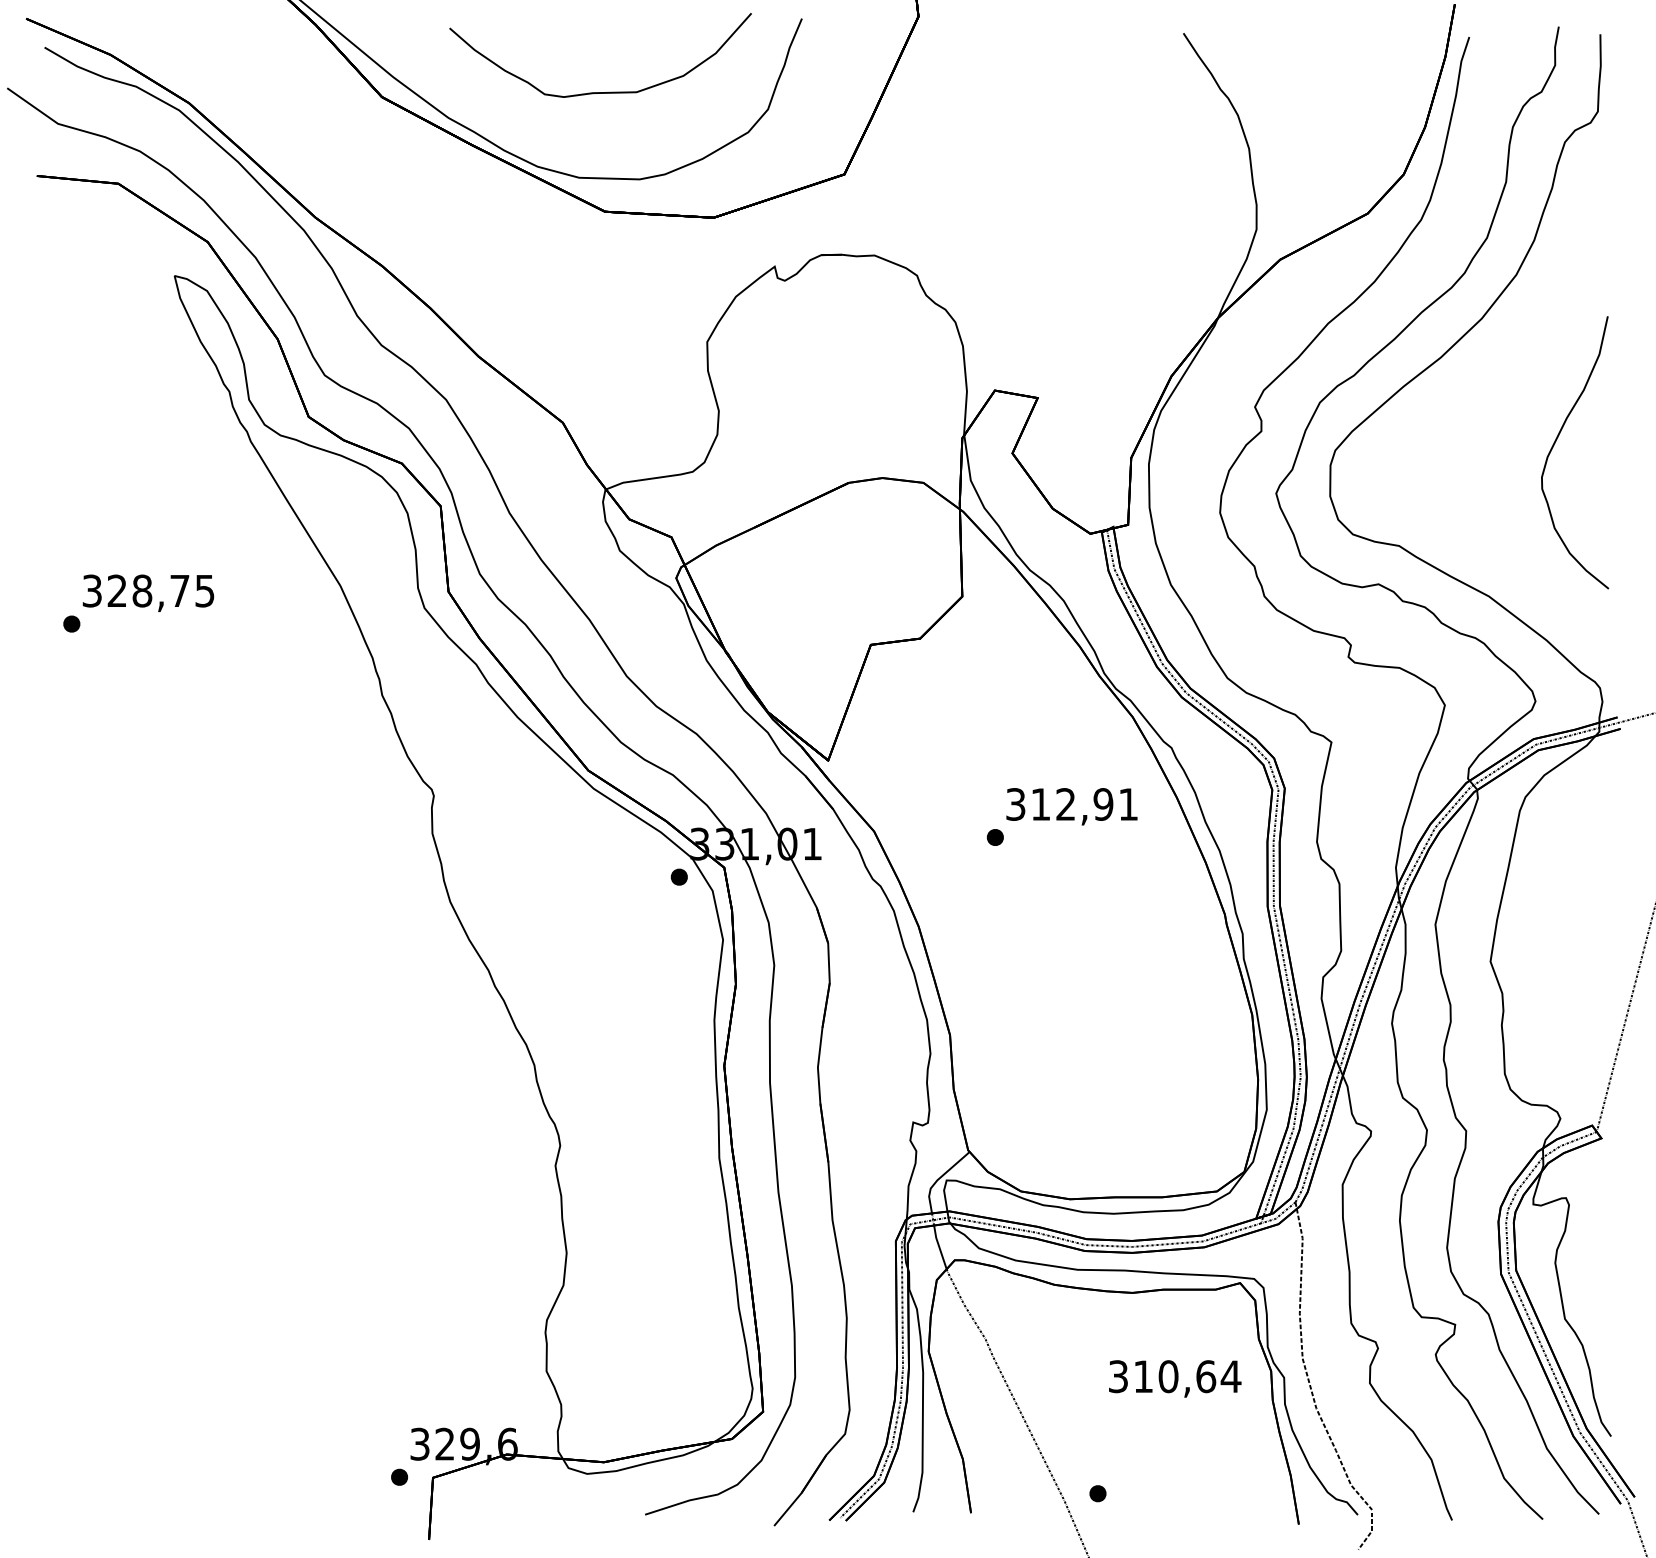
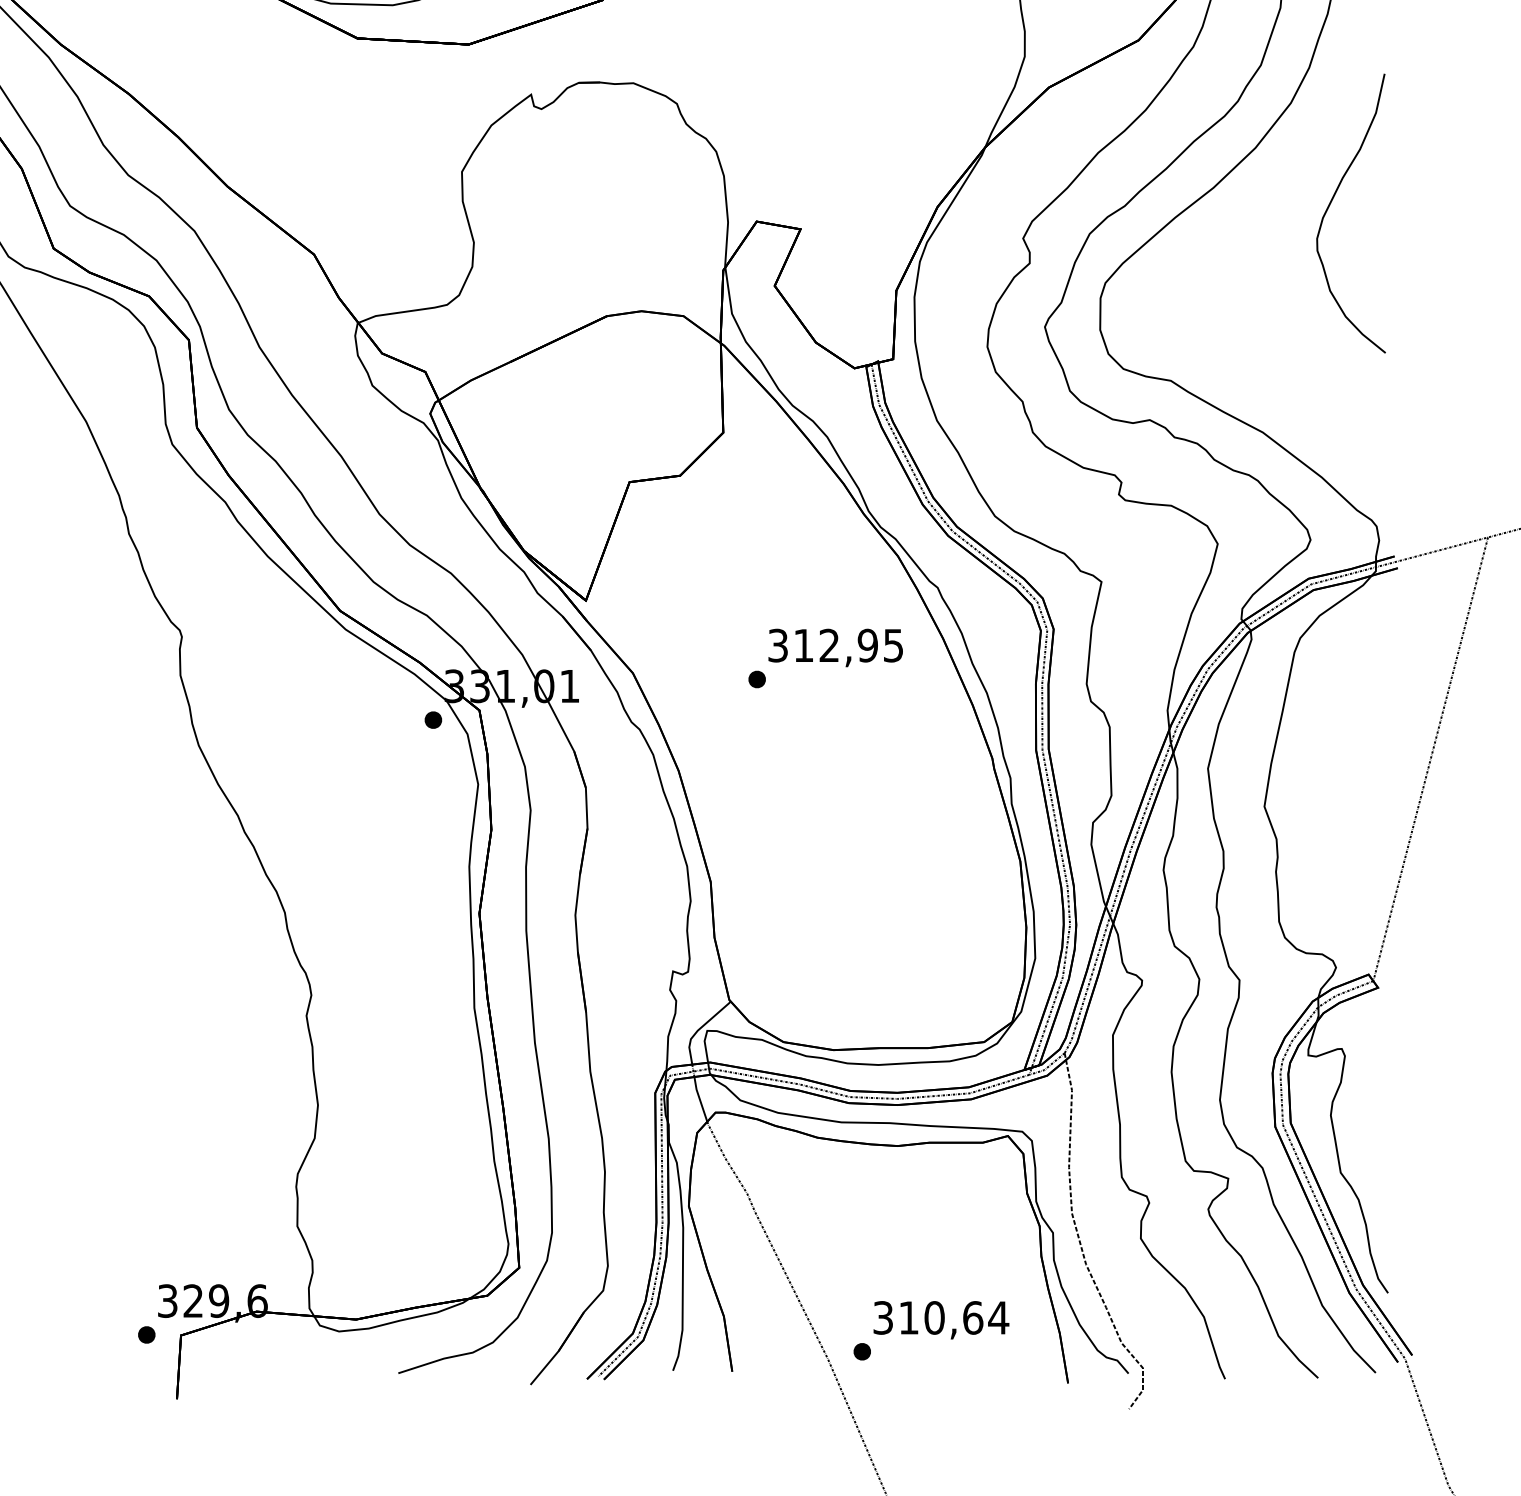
part: (1555, 443) -> (1331, 204), moved
text: (1128, 804) -> (893, 645), 312,91 -> 312,95
text: (1175, 1378) -> (941, 1319), moved

